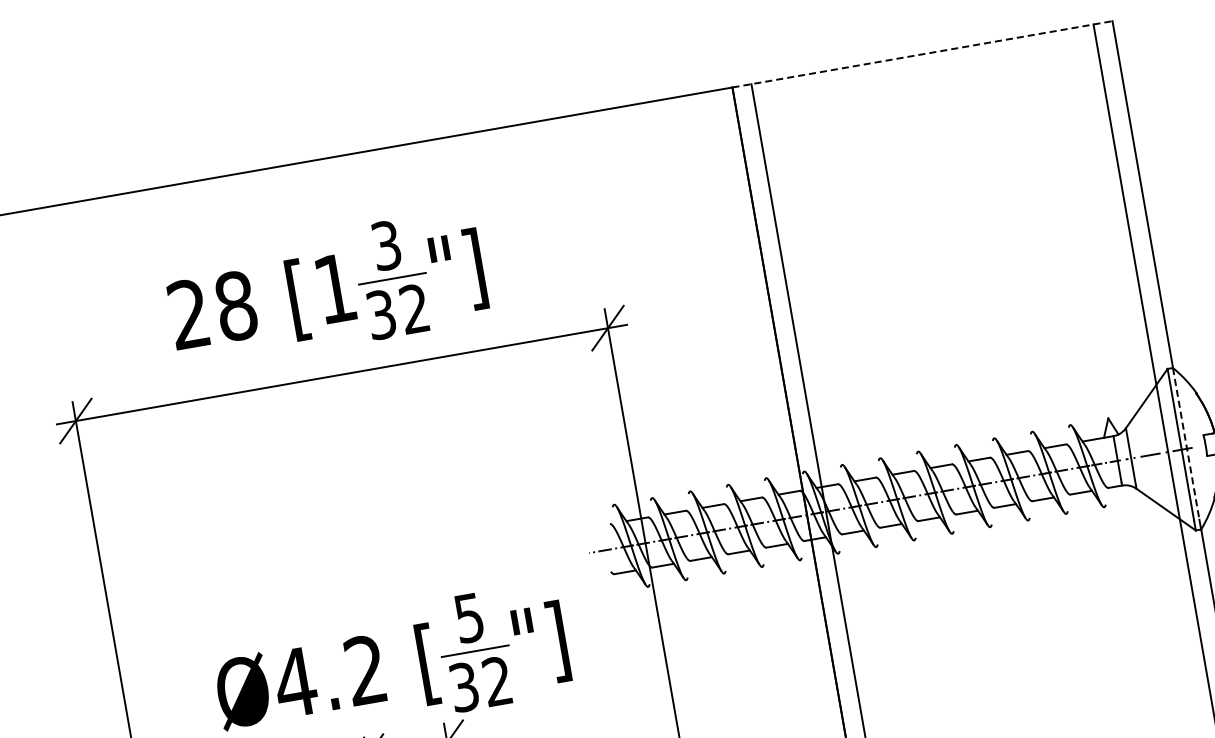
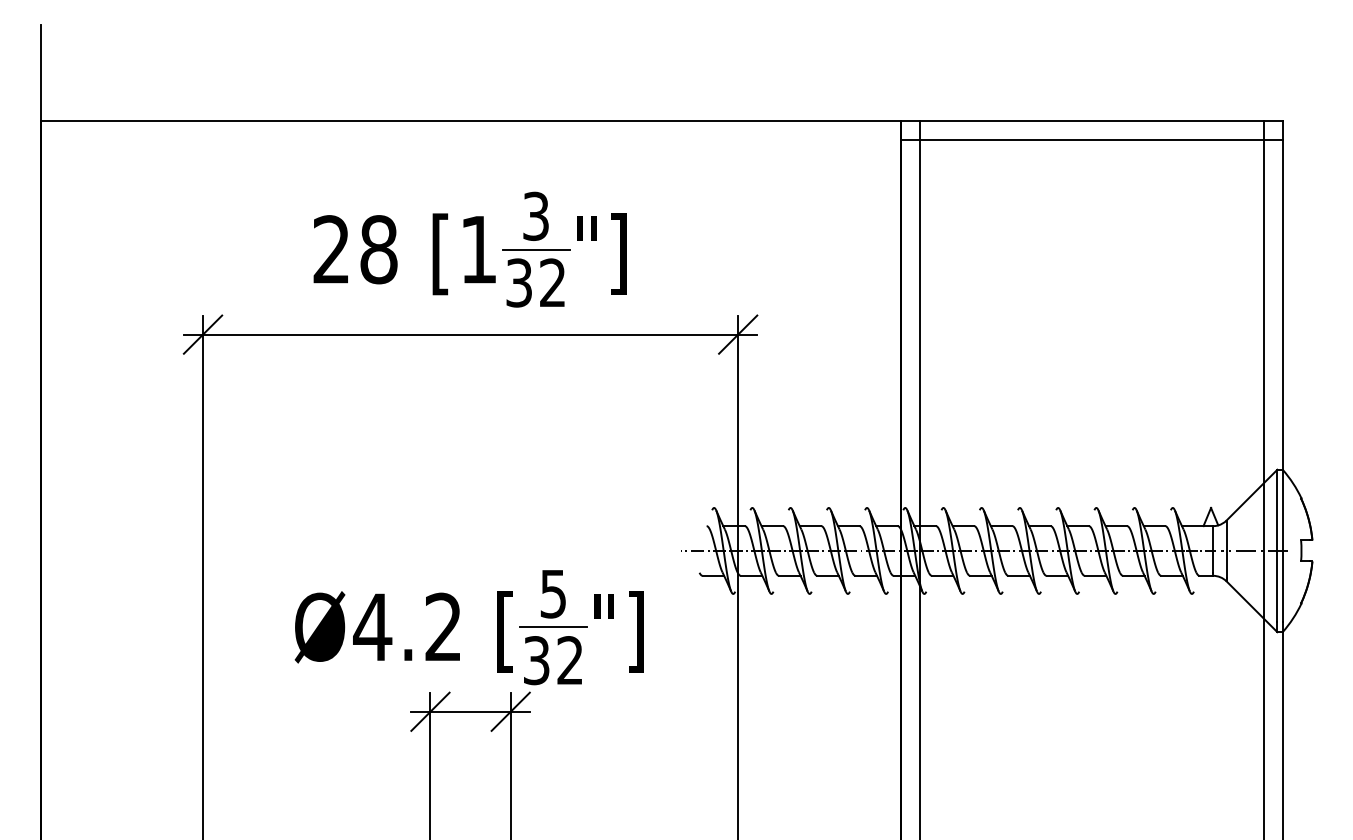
line: (923, 53) -> (1092, 120), dashed -> solid
line: (925, 73) -> (1091, 140), added
line: (1186, 444) -> (1282, 546), dashed -> solid

